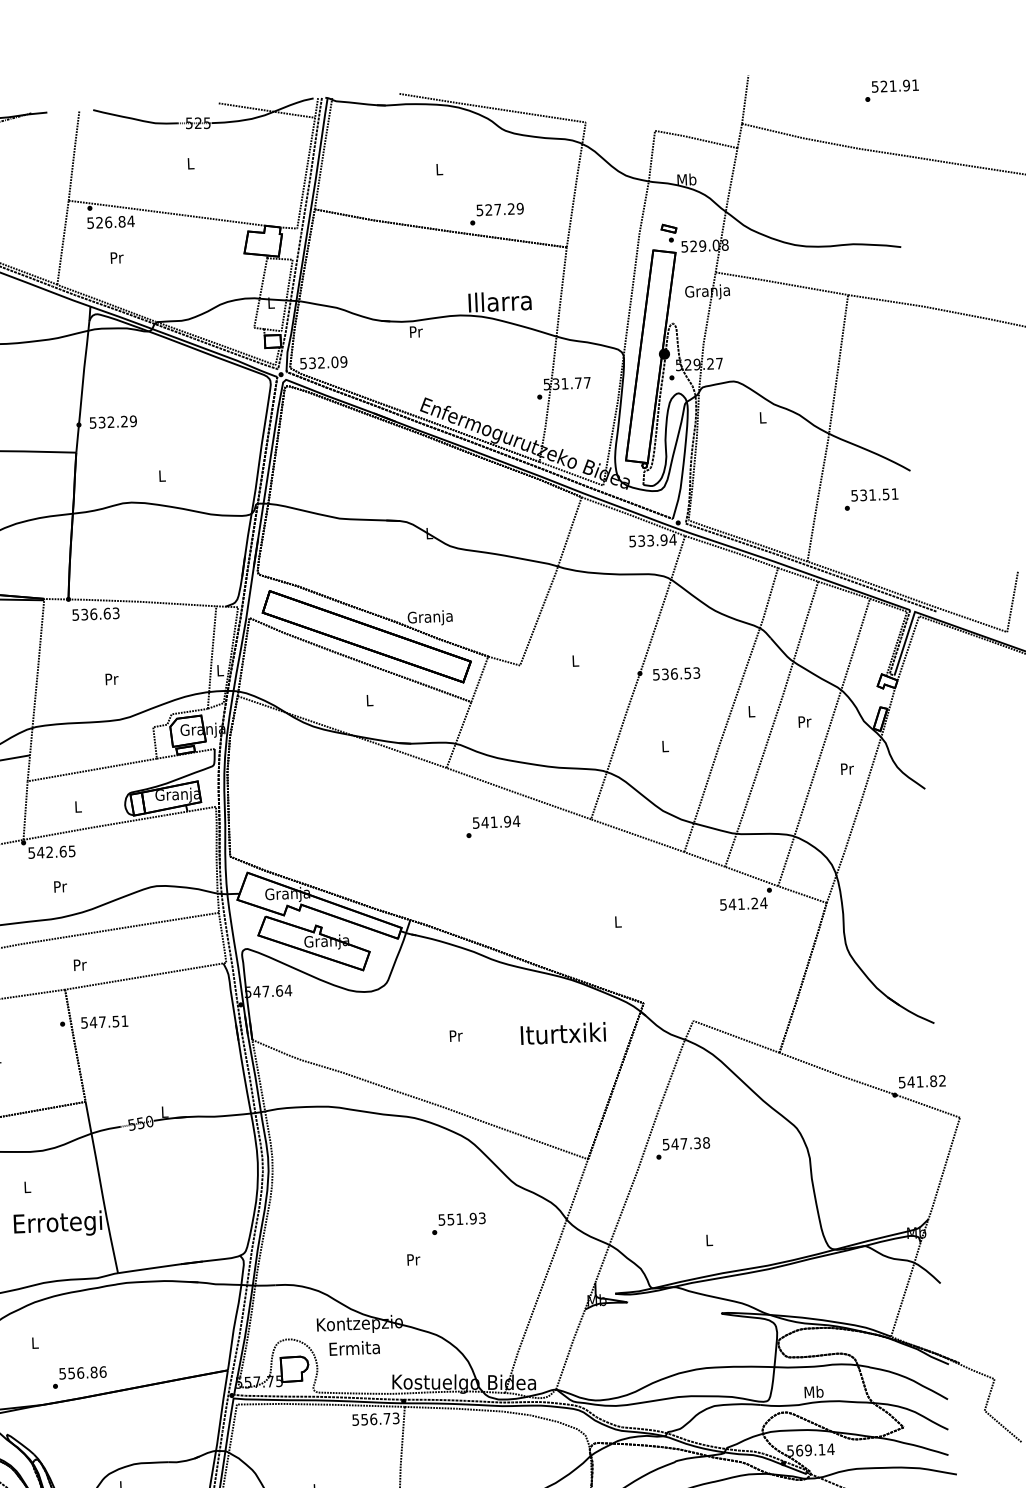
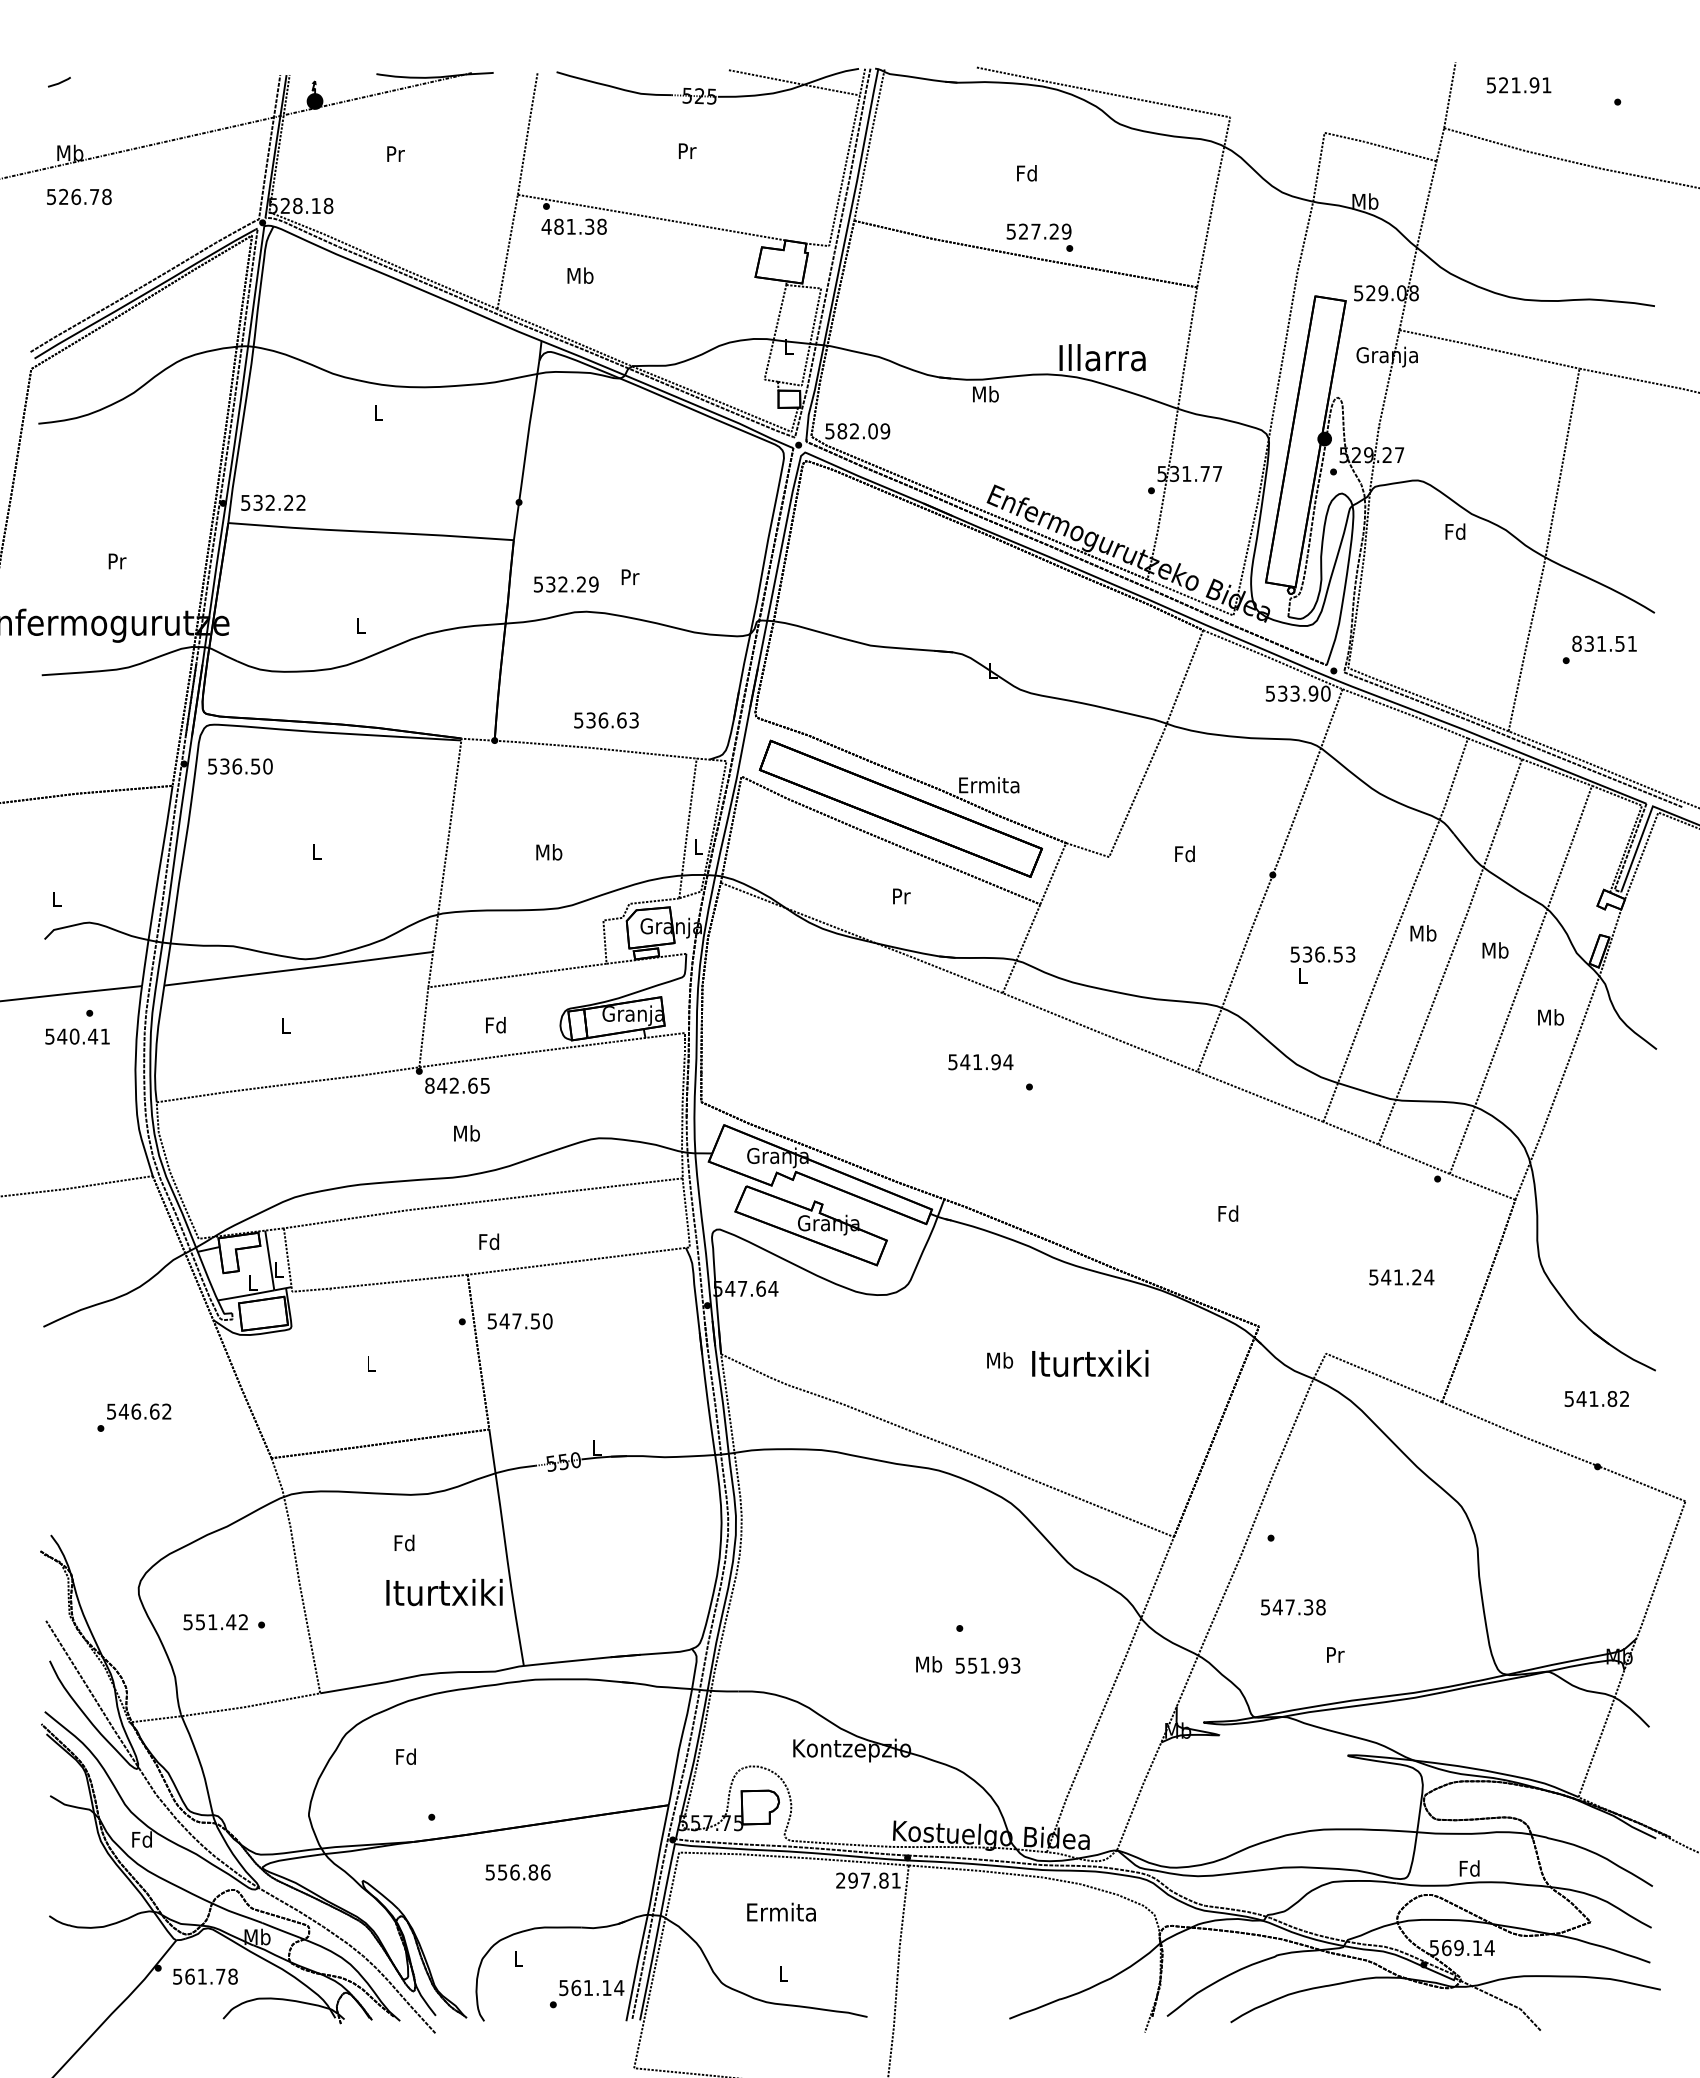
text: (894, 86) -> (1518, 85), moved
text: (191, 163) -> (687, 150), L -> Pr
text: (438, 169) -> (1026, 173), L -> Fd
text: (499, 209) -> (1038, 231), moved
text: (110, 222) -> (574, 226), 526.84 -> 481.38
part: (668, 233) -> (1337, 273), removed
text: (116, 257) -> (580, 275), Pr -> Mb
text: (415, 332) -> (985, 394), Pr -> Mb
text: (312, 363) -> (842, 431), 532.09 -> 582.09
text: (762, 417) -> (1455, 531), L -> Fd
text: (113, 422) -> (566, 584), moved
text: (162, 475) -> (630, 576), L -> Pr
text: (854, 495) -> (1576, 643), 531.51 -> 831.51
text: (672, 539) -> (1325, 693), 533.94 -> 533.90
text: (95, 614) -> (606, 720), moved
text: (429, 617) -> (988, 786), Granja -> Ermita
text: (574, 660) -> (1184, 853), L -> Fd
text: (676, 673) -> (1322, 954), moved
text: (111, 679) -> (549, 852), Pr -> Mb
text: (369, 700) -> (901, 896), L -> Pr
text: (751, 711) -> (1423, 933), L -> Mb
text: (804, 721) -> (1495, 950), Pr -> Mb
text: (846, 769) -> (1550, 1017), Pr -> Mb
text: (77, 806) -> (495, 1024), L -> Fd
text: (496, 822) -> (980, 1062), moved
text: (31, 852) -> (429, 1085), 542.65 -> 842.65
text: (59, 886) -> (466, 1133), Pr -> Mb
text: (743, 904) -> (1401, 1277), moved
text: (617, 921) -> (1228, 1213), L -> Fd
text: (80, 964) -> (489, 1241), Pr -> Fd
text: (124, 1021) -> (547, 1321), 547.51 -> 547.50
text: (563, 1033) -> (1090, 1363), moved
text: (456, 1035) -> (1000, 1360), Pr -> Mb
text: (921, 1081) -> (1596, 1398), moved
text: (686, 1143) -> (1293, 1607), moved
text: (27, 1186) -> (404, 1542), L -> Fd
text: (461, 1219) -> (987, 1665), moved
text: (58, 1224) -> (444, 1595), Errotegi -> Iturtxiki
text: (709, 1240) -> (1335, 1654), L -> Pr
text: (413, 1259) -> (929, 1664), Pr -> Mb
text: (34, 1342) -> (405, 1756), L -> Fd
text: (354, 1347) -> (781, 1911), moved
text: (82, 1372) -> (517, 1872), moved
text: (813, 1391) -> (1469, 1868), Mb -> Fd
text: (375, 1419) -> (868, 1880), 556.73 -> 297.81

